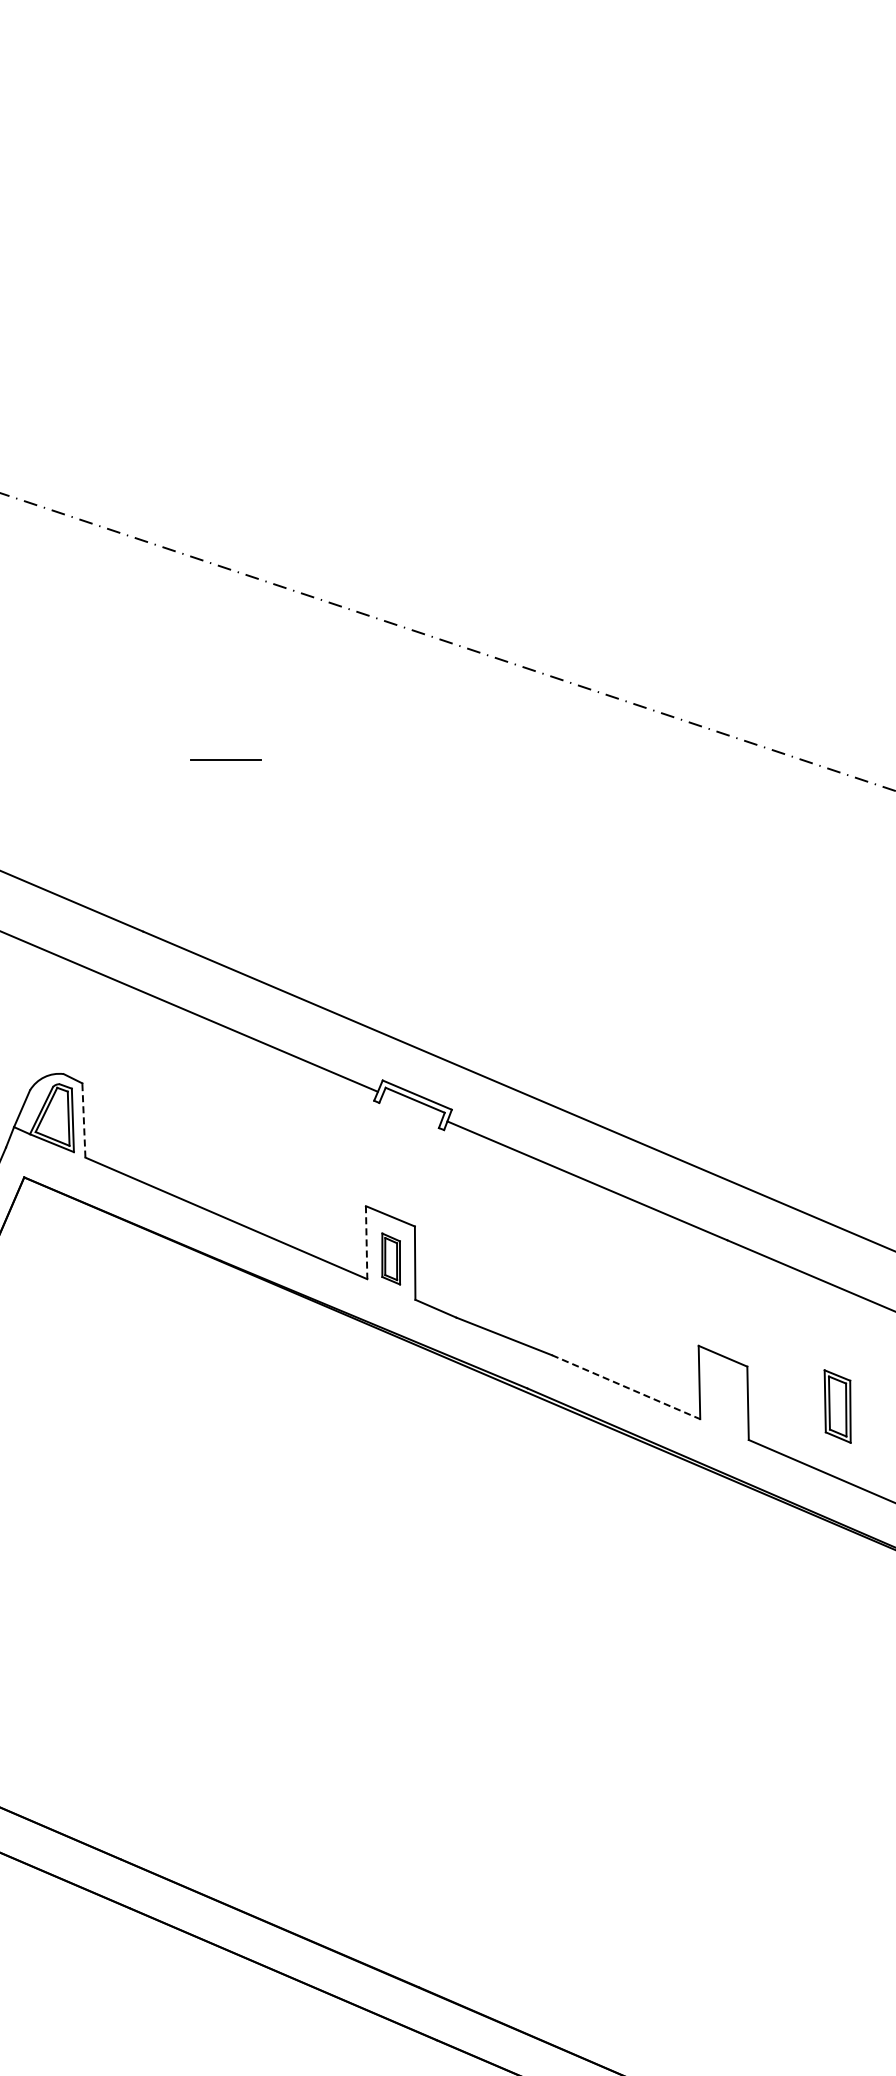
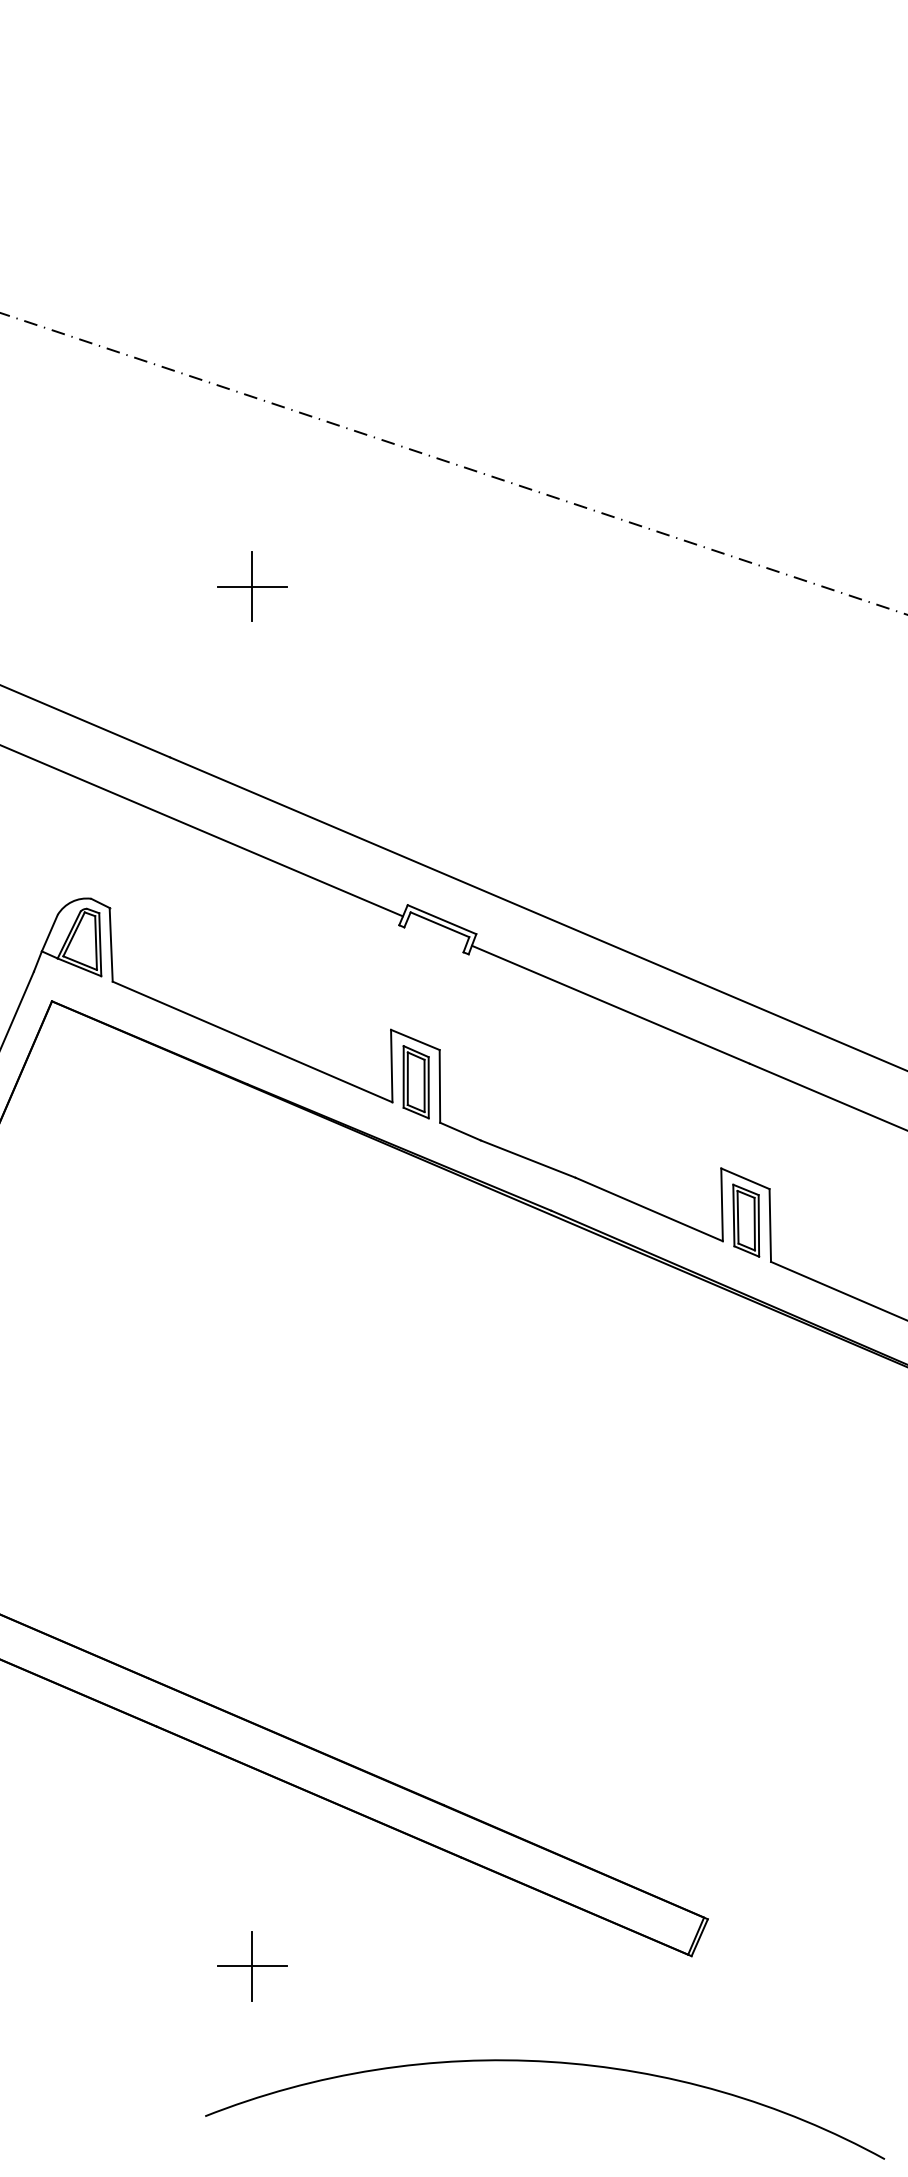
line: (226, 759) -> (252, 586), added
line: (84, 1120) -> (111, 944), dashed -> solid
line: (366, 1243) -> (391, 1066), dashed -> solid
part: (390, 1259) -> (415, 1082), size x1.43
line: (626, 1387) -> (649, 1209), dashed -> solid
part: (837, 1406) -> (746, 1220), moved

